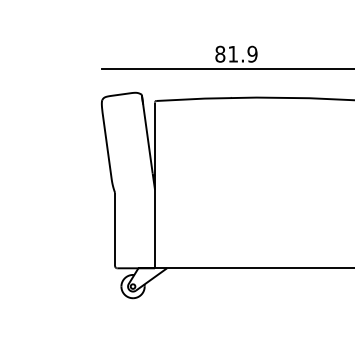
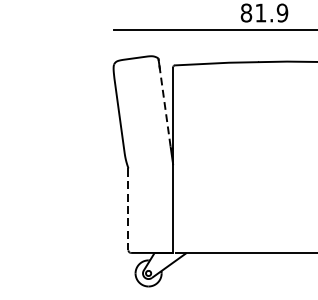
line: (147, 134) -> (164, 102), solid -> dashed
line: (115, 230) -> (128, 210), solid -> dashed

